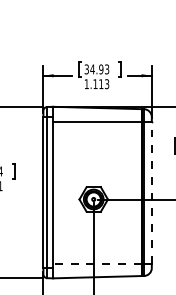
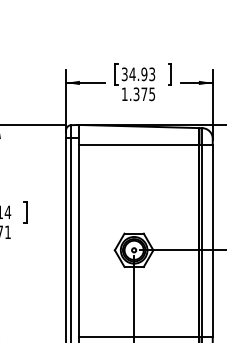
text: (101, 84) -> (144, 94), 1.113 -> 1.375
line: (151, 192) -> (212, 240), dashed -> solid
line: (96, 263) -> (137, 336), dashed -> solid

